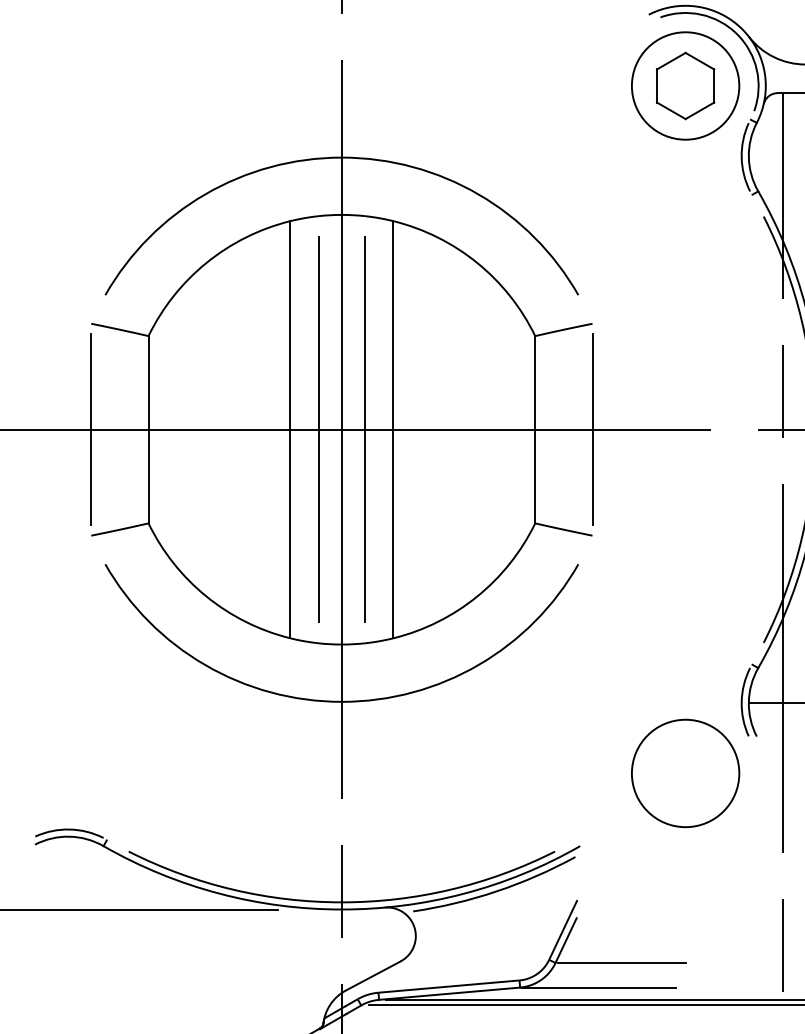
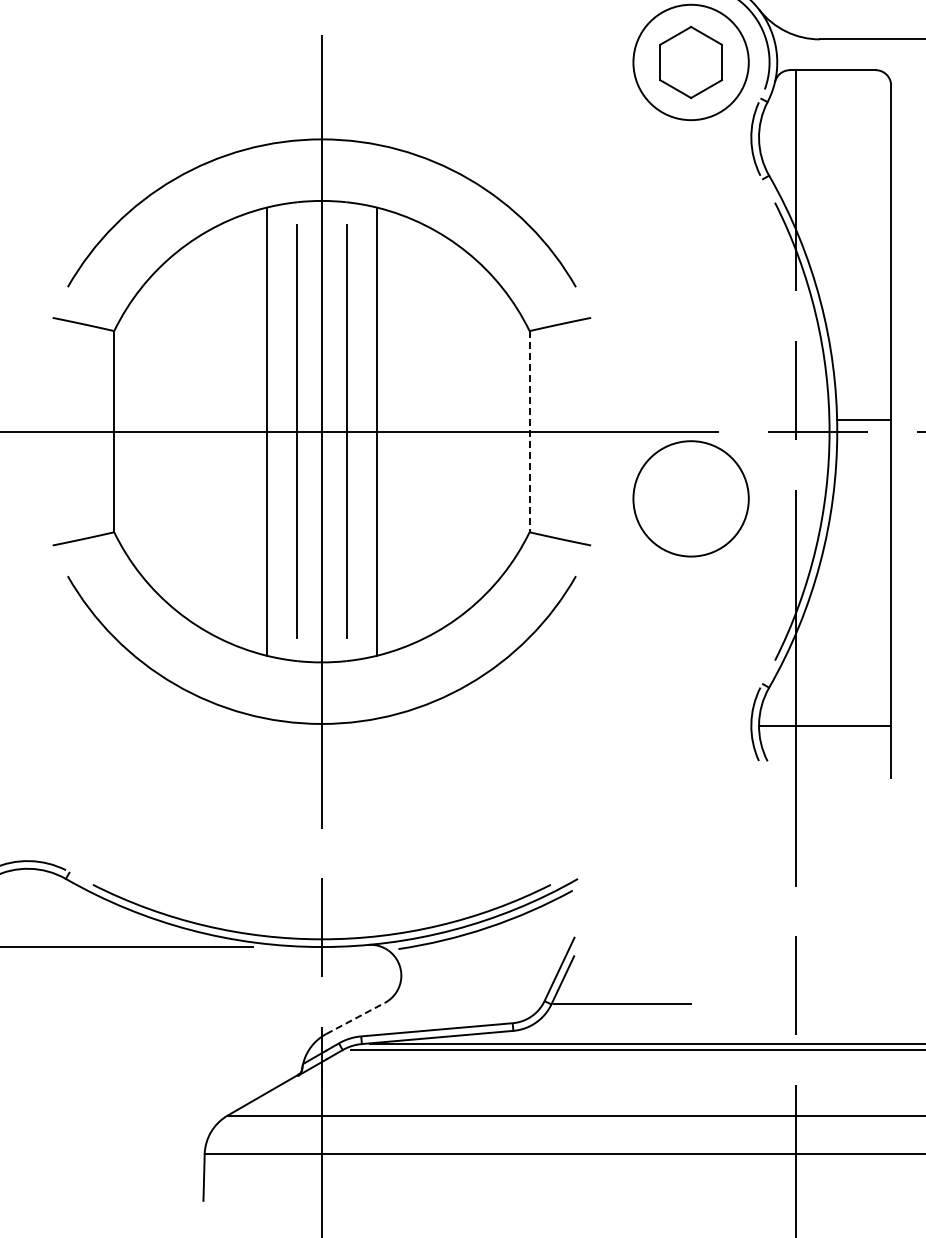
line: (91, 429) -> (52, 431), removed
line: (535, 429) -> (529, 431), solid -> dashed
line: (592, 429) -> (591, 431), removed
circle: (685, 773) -> (690, 498), moved
line: (374, 976) -> (356, 1018), solid -> dashed
line: (598, 987) -> (597, 1030), removed

